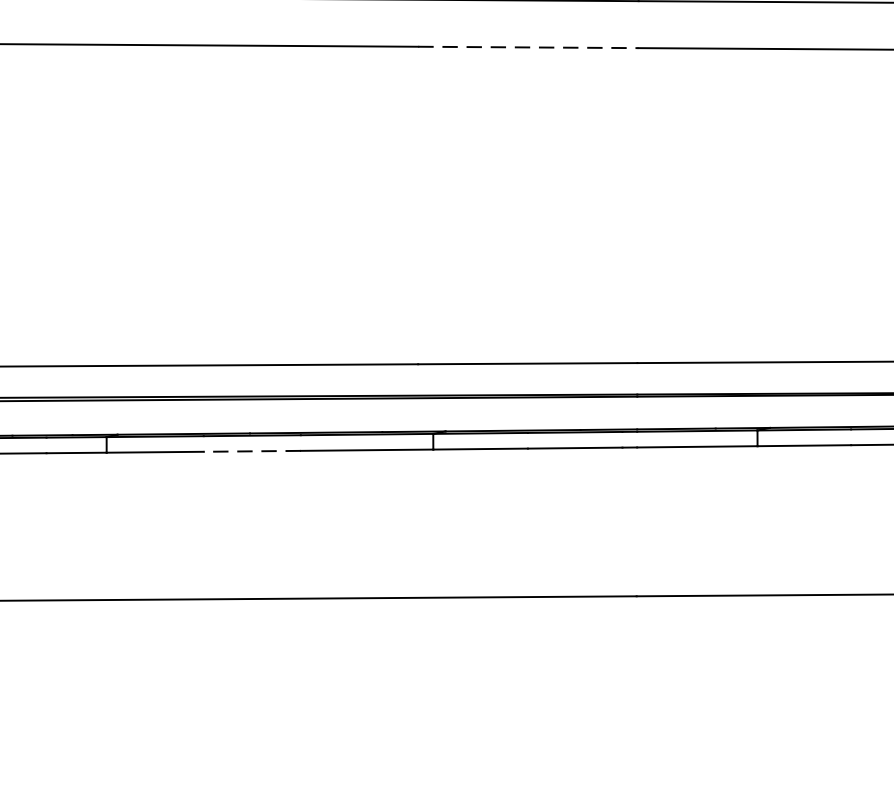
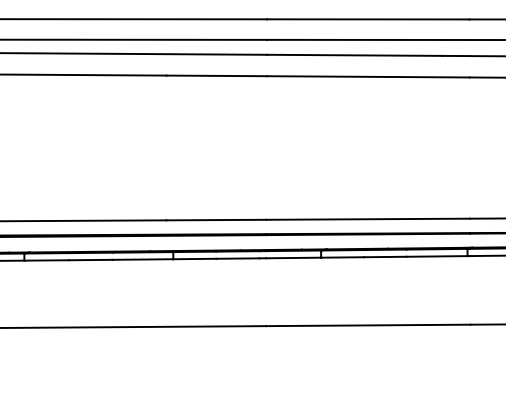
line: (530, 46) -> (217, 75), dashed -> solid
line: (251, 452) -> (90, 260), dashed -> solid

